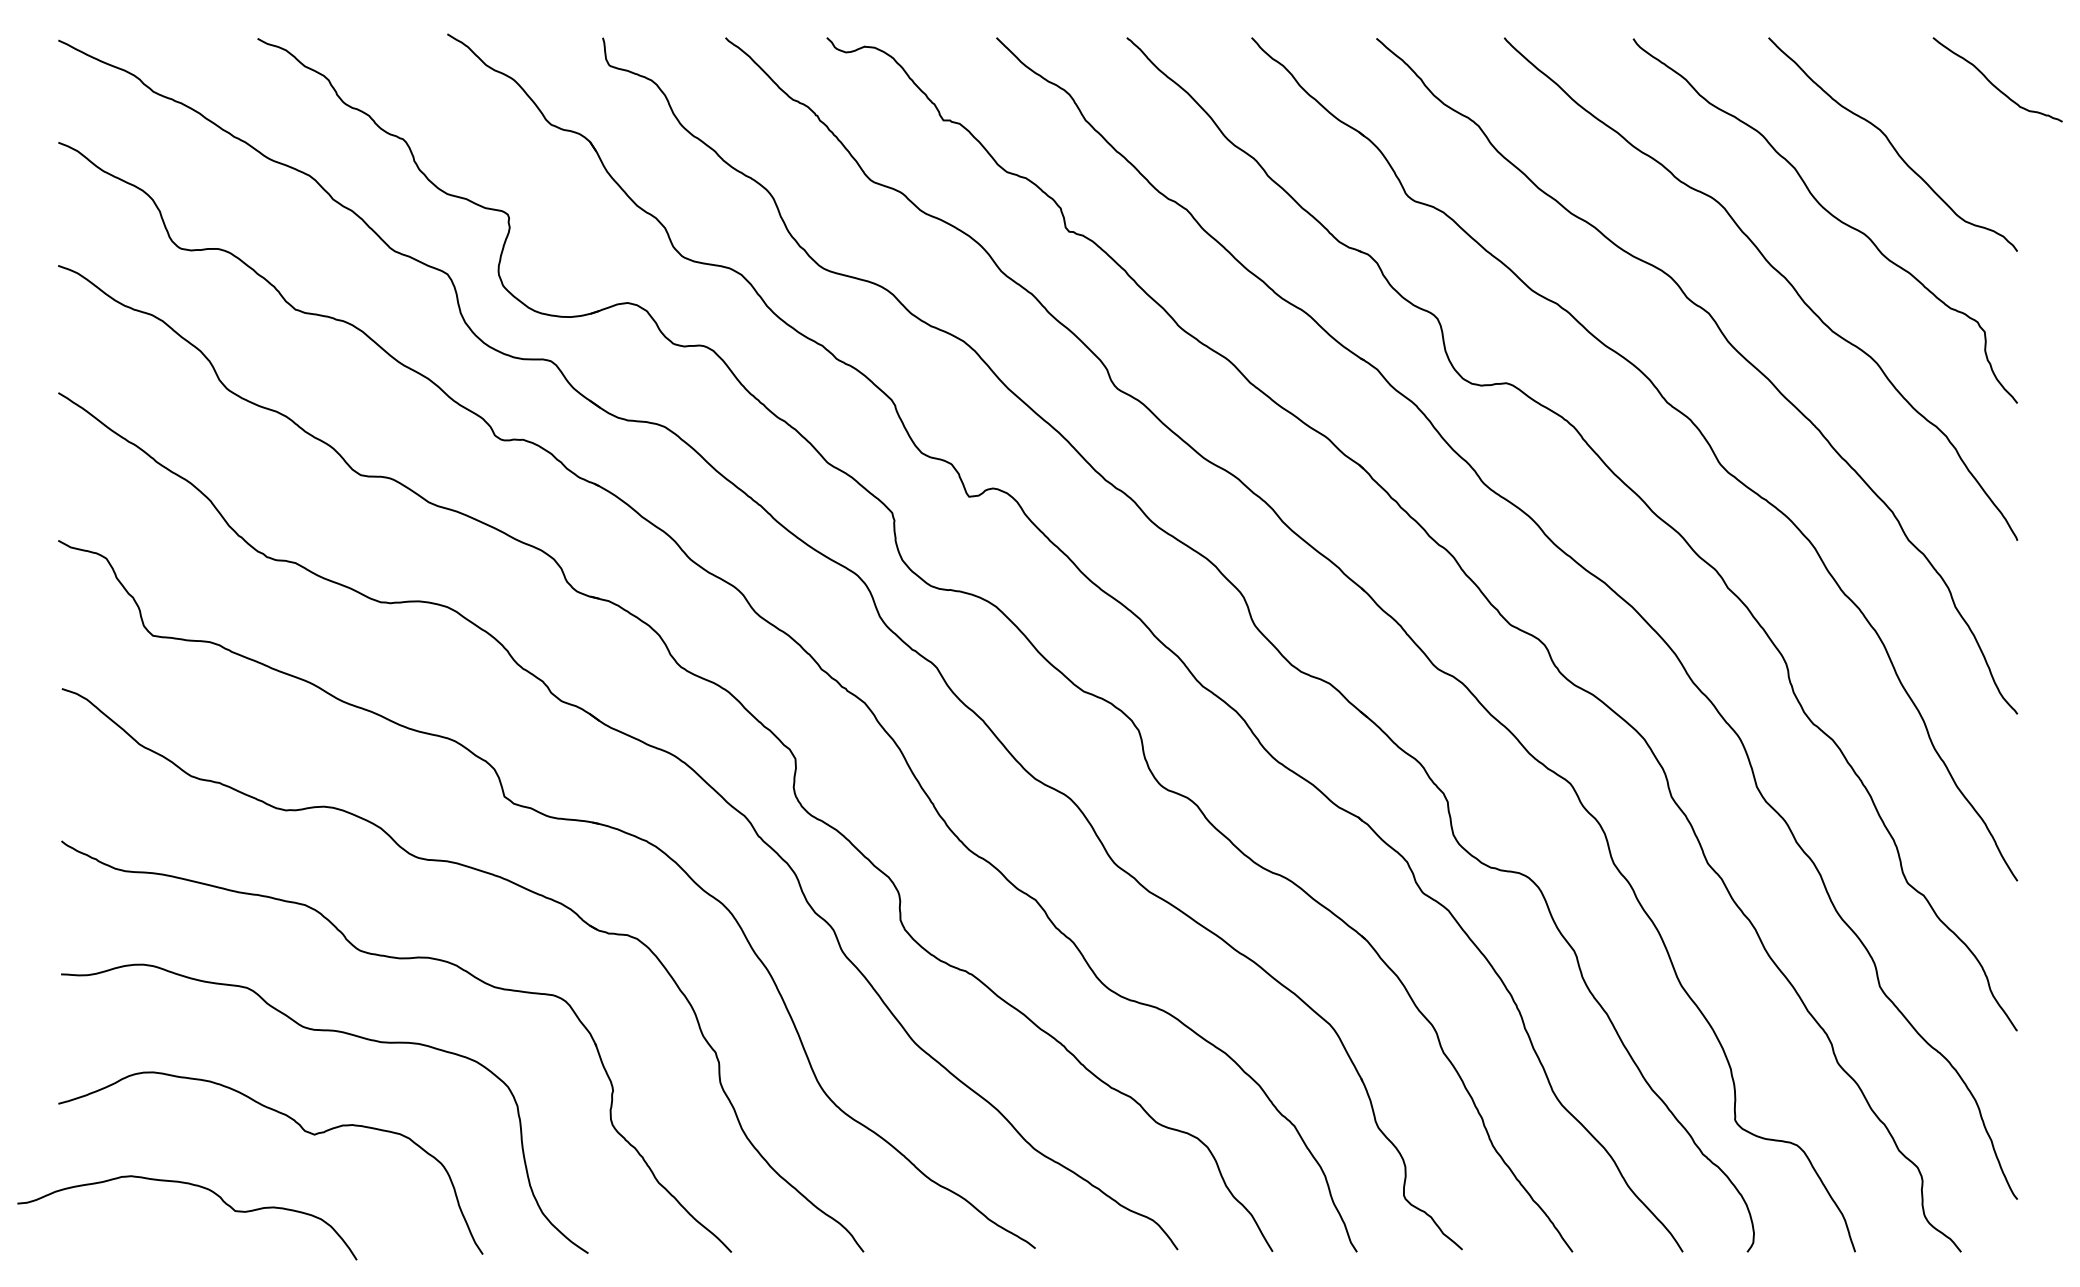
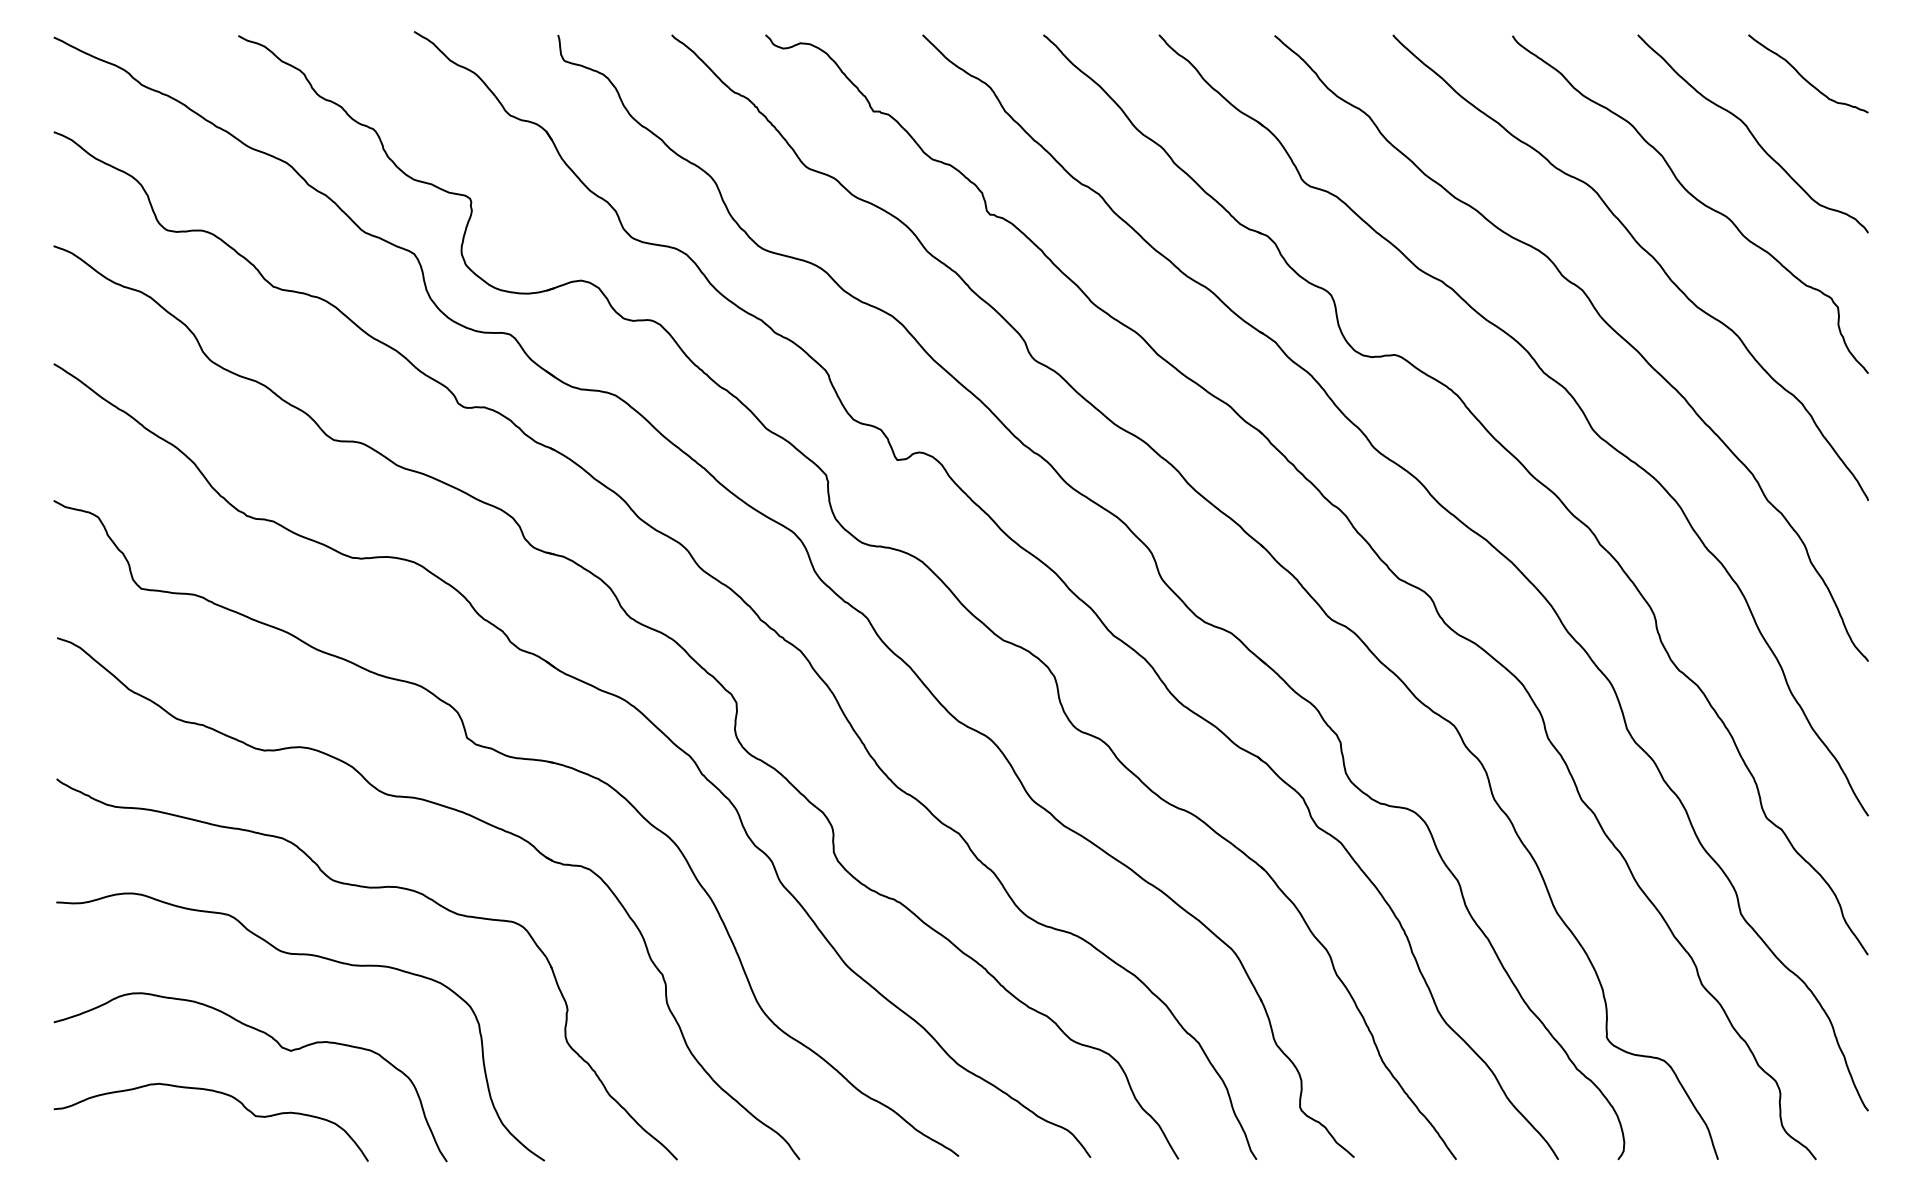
curve: (1994, 84) -> (1805, 78), moved
curve: (195, 1186) -> (218, 1093), moved

